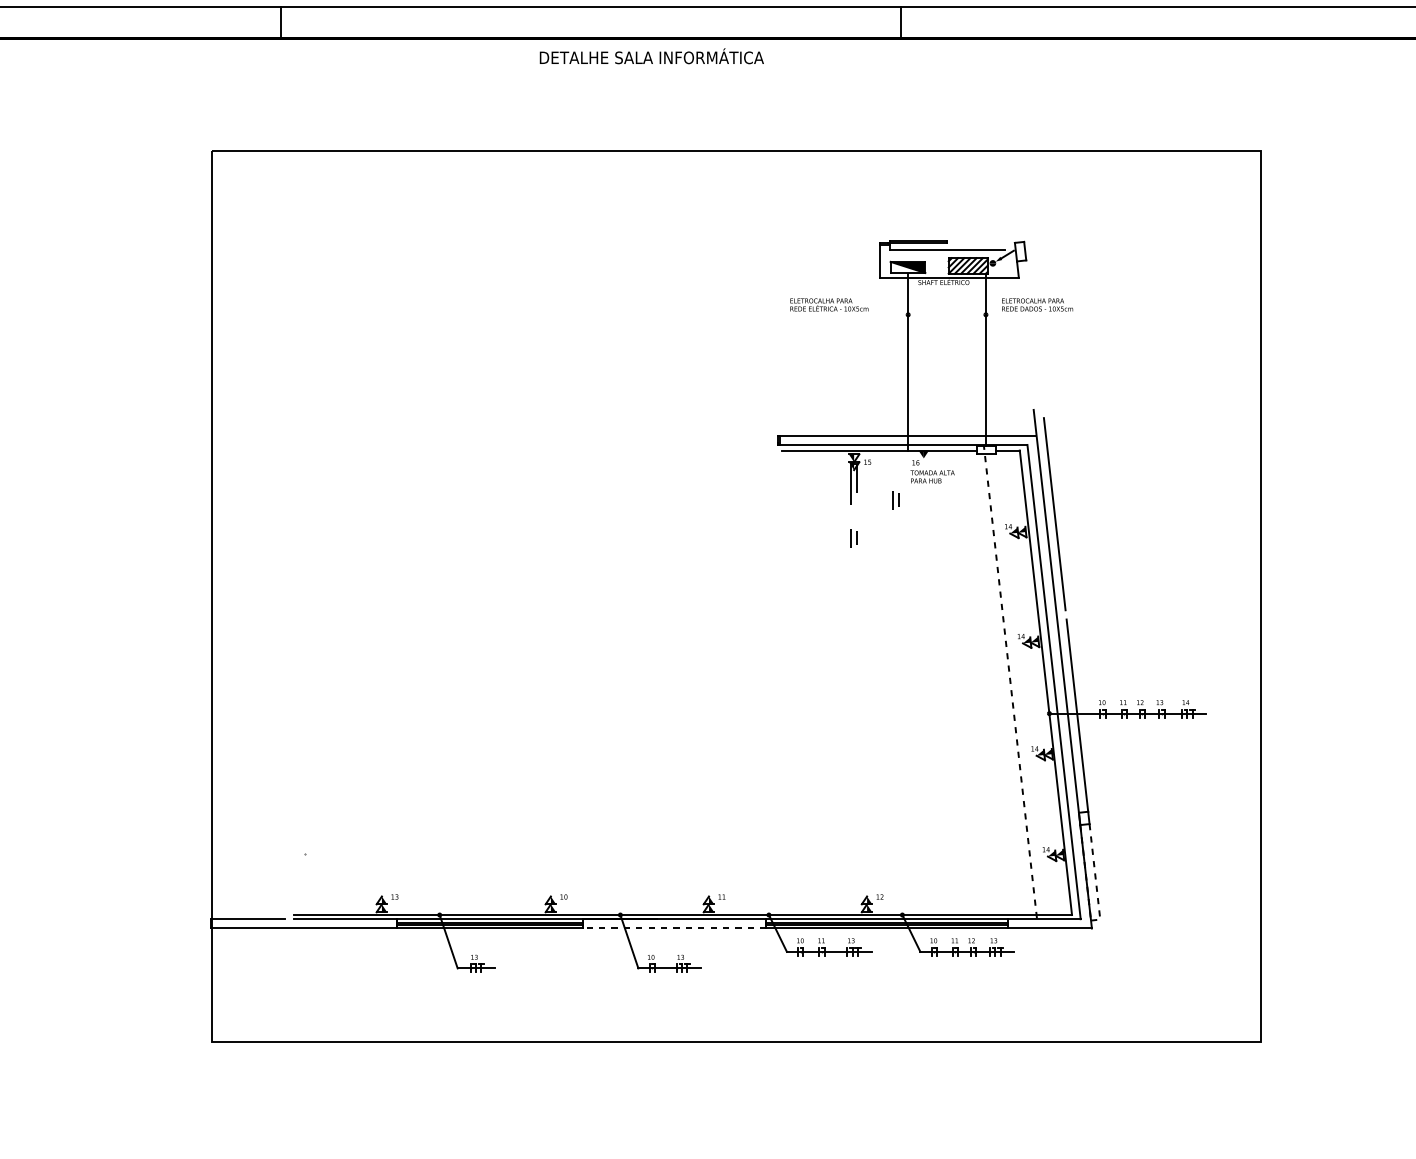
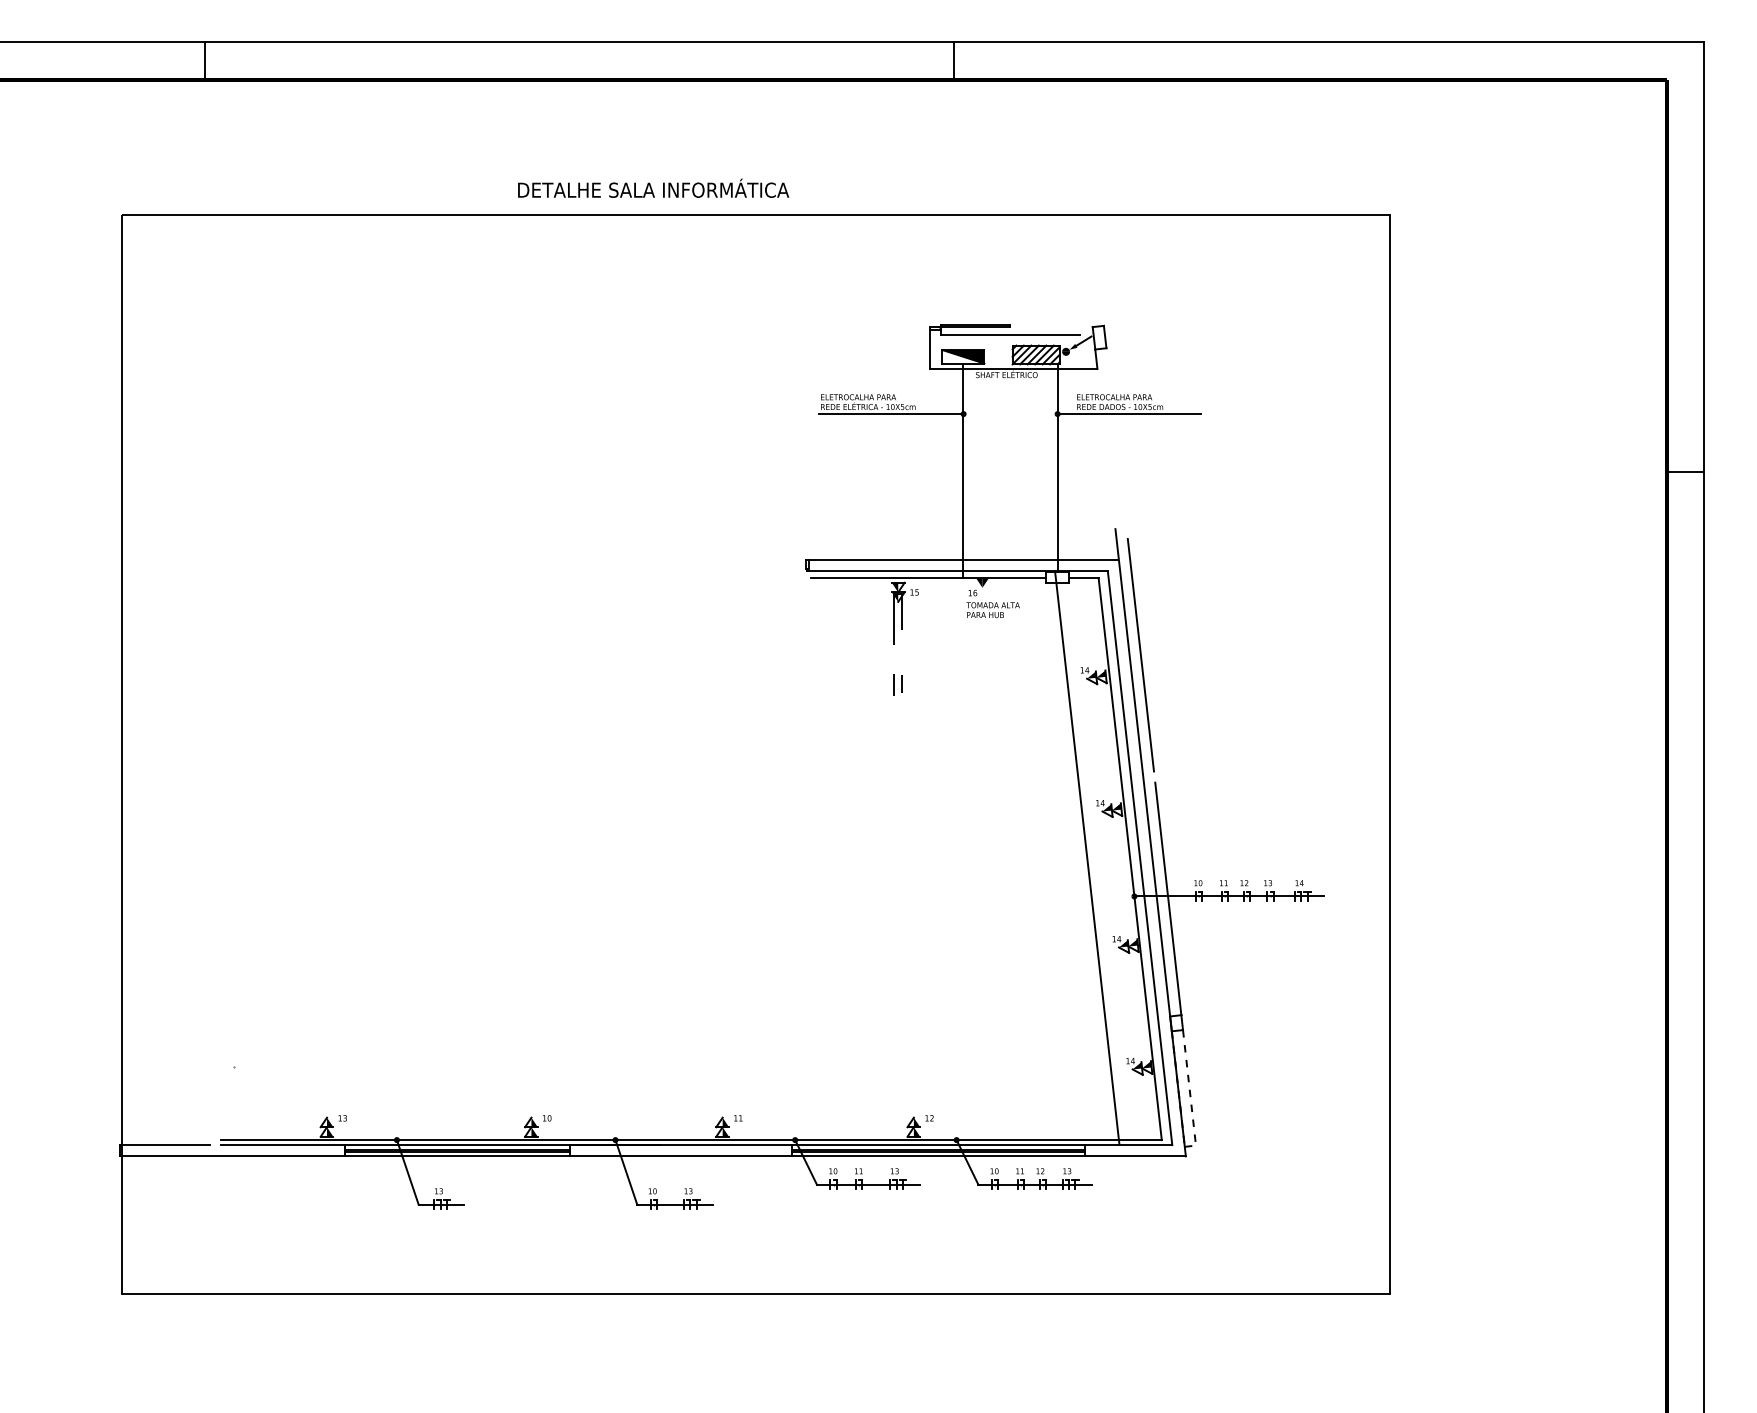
text: (651, 55) -> (653, 187), moved
line: (847, 315) -> (890, 414), added
line: (1044, 315) -> (1128, 414), added
part: (895, 500) -> (948, 638), removed
line: (1010, 681) -> (1087, 857), dashed -> solid
line: (674, 928) -> (680, 1156), dashed -> solid

